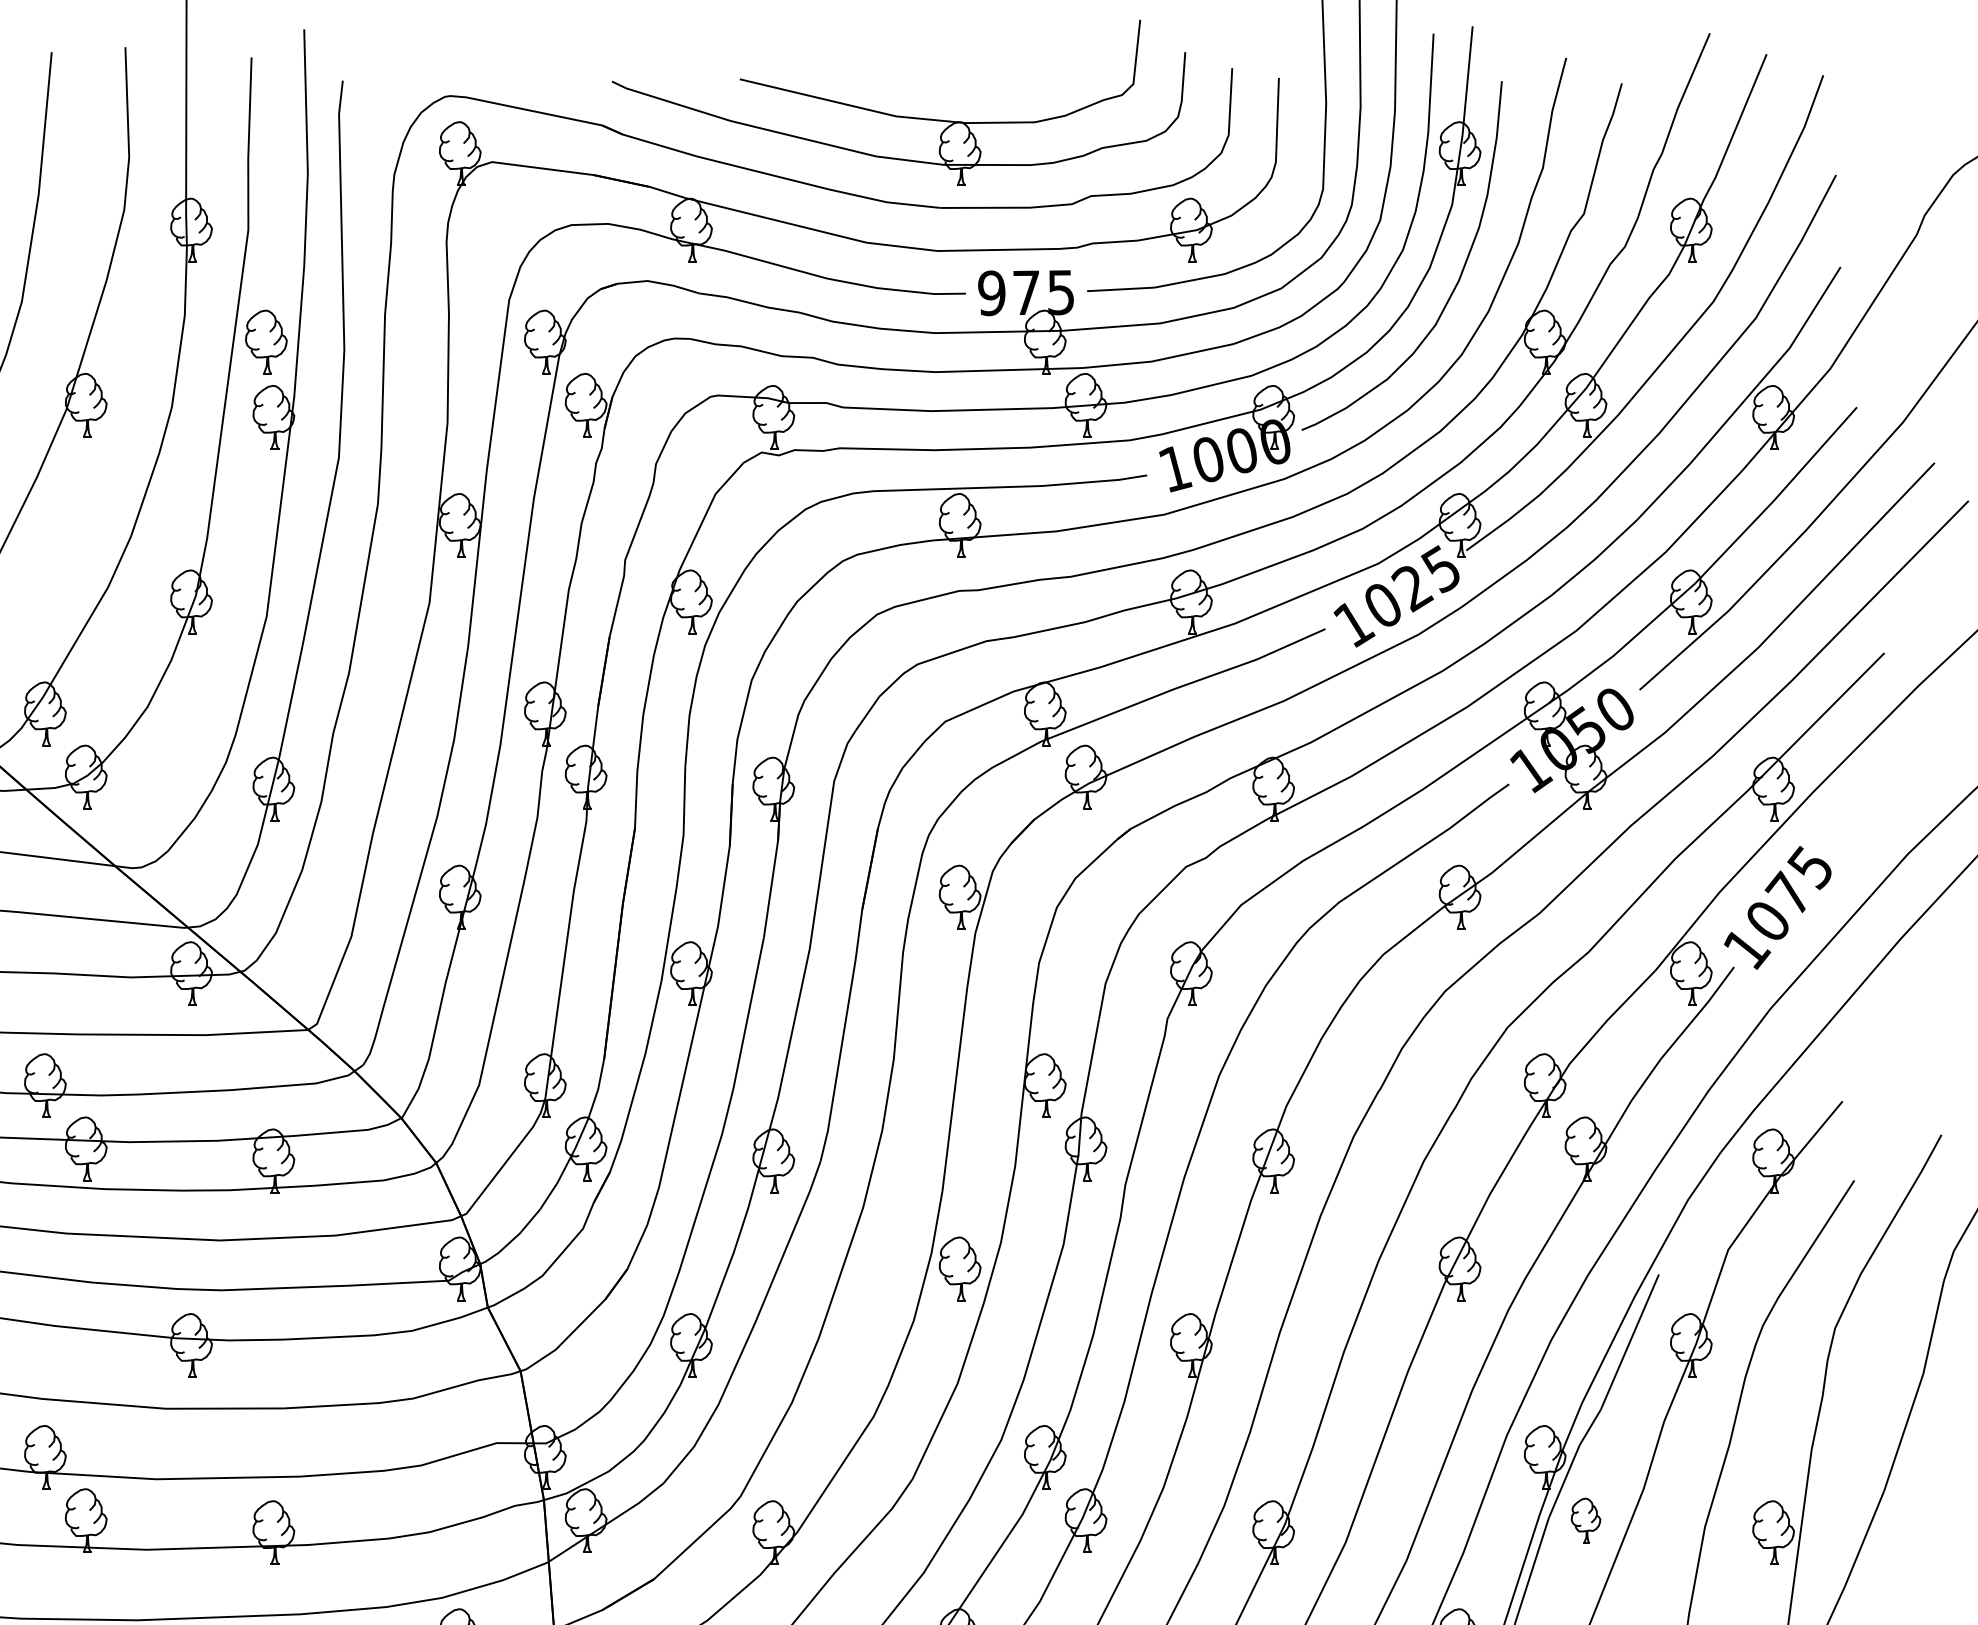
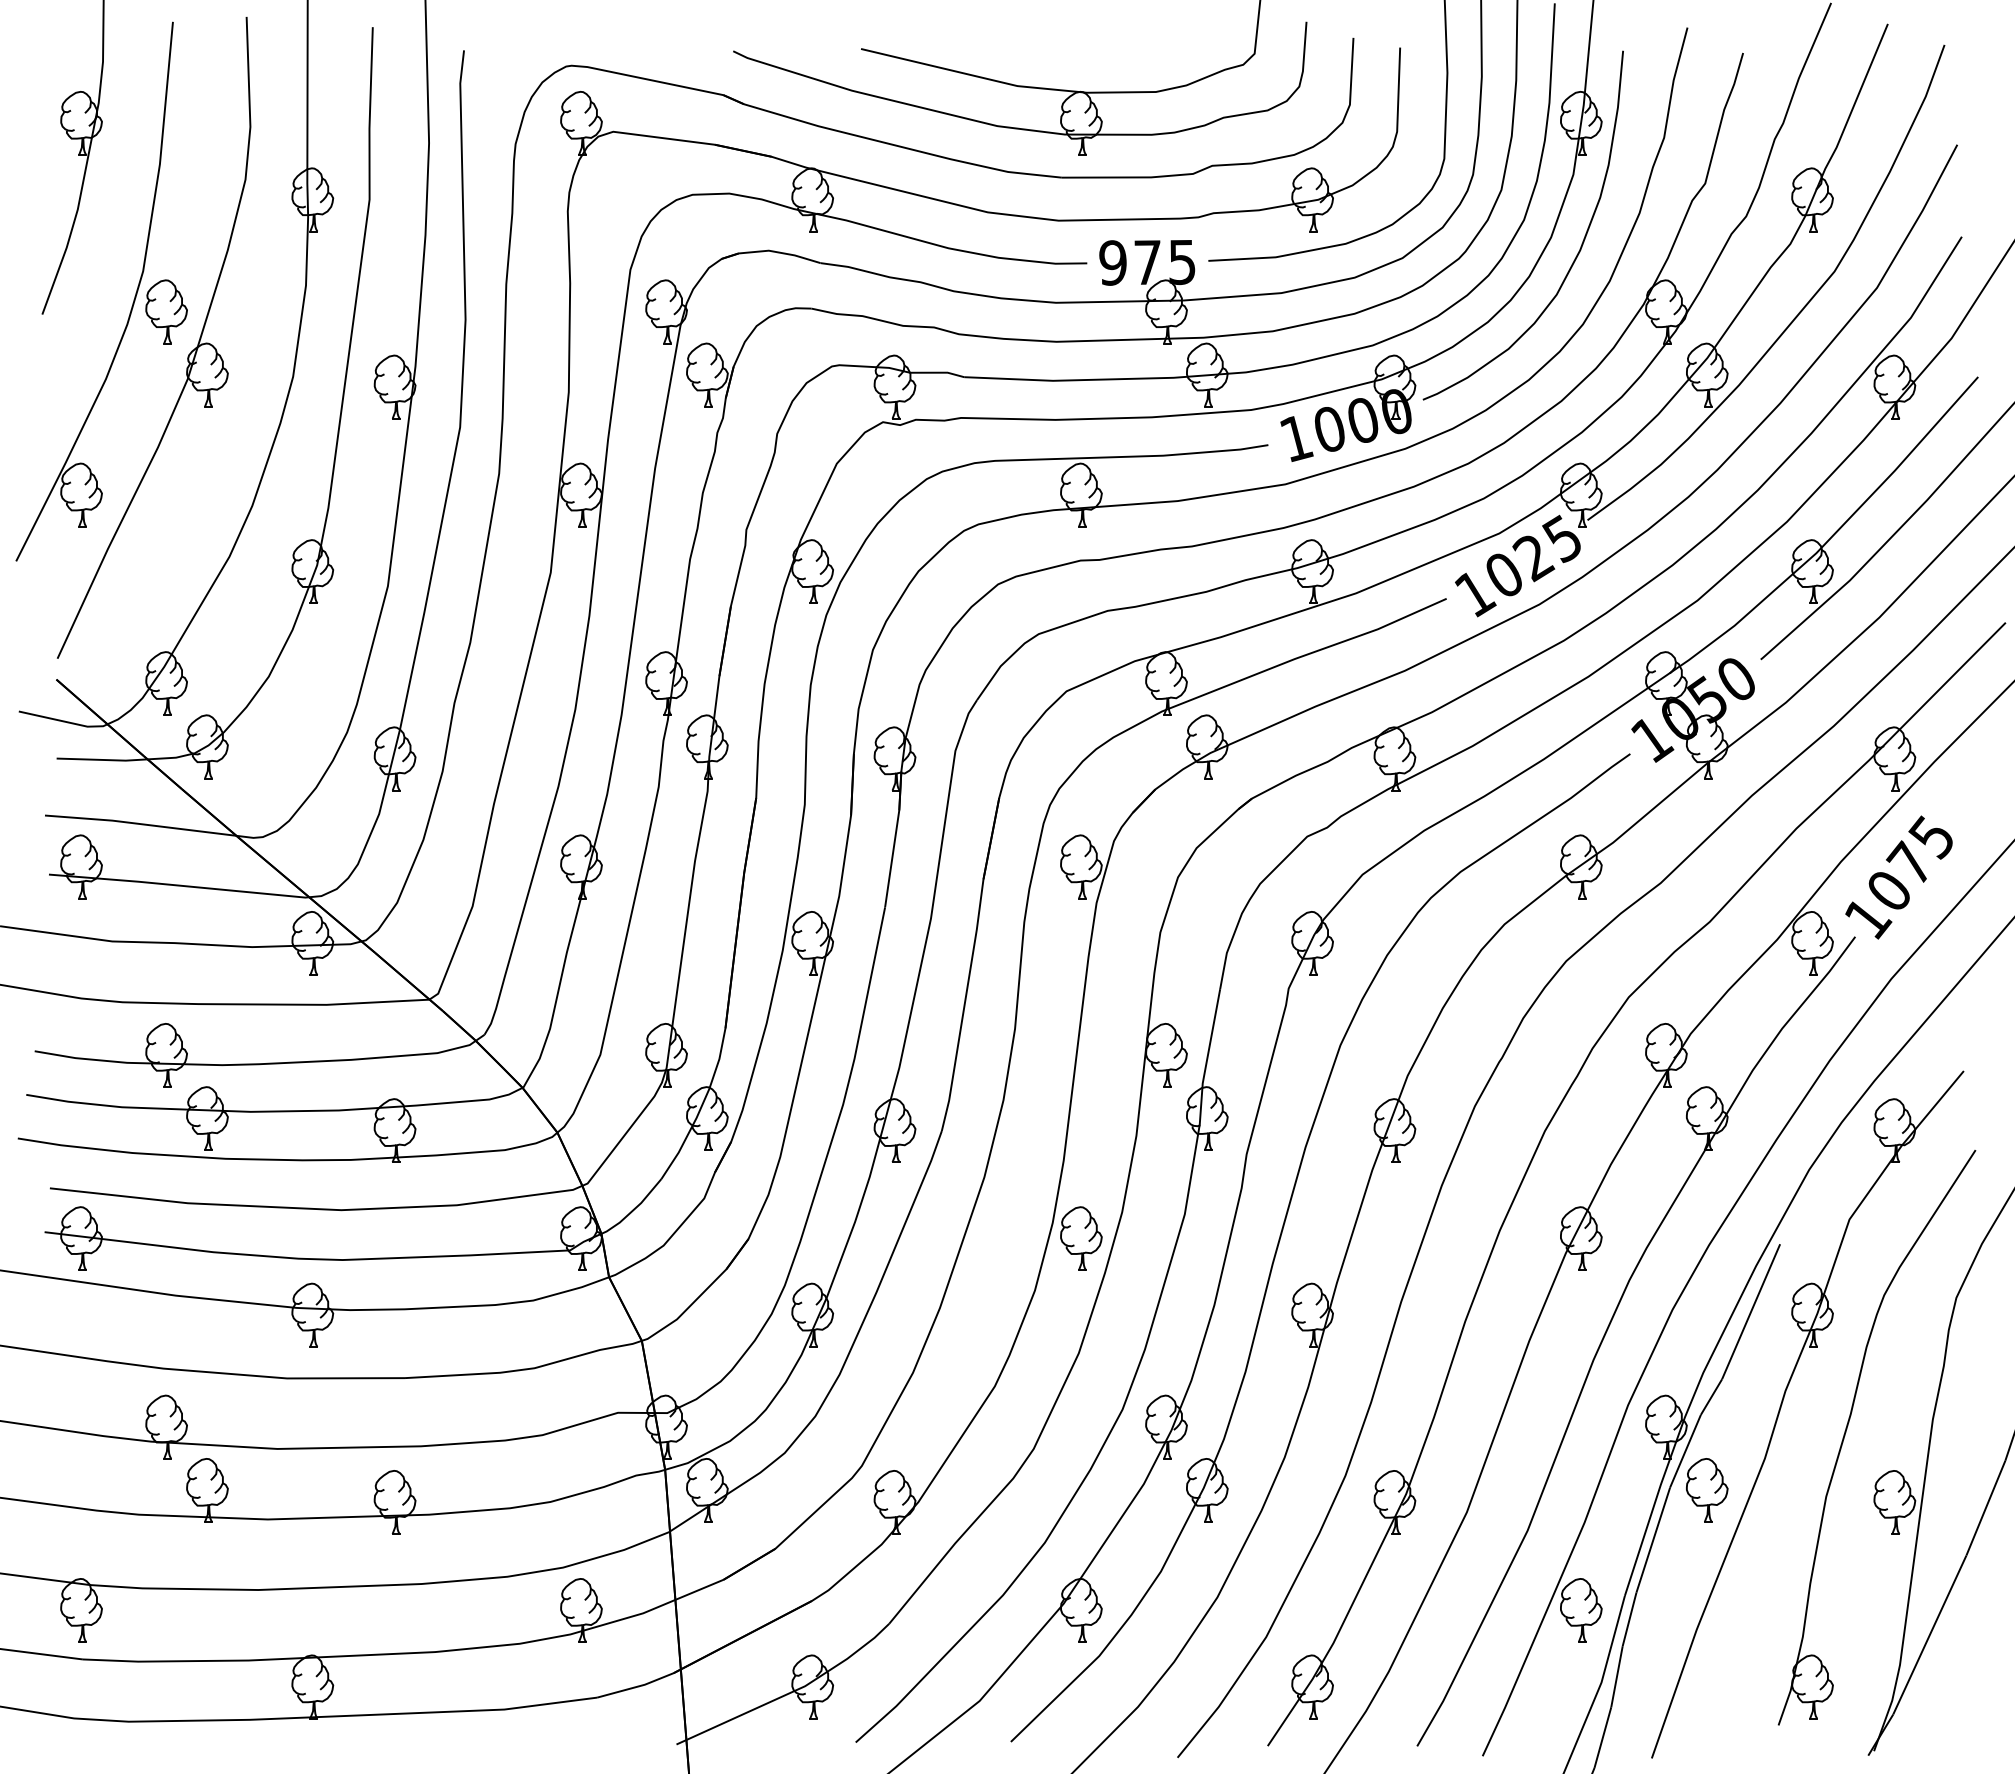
part: (266, 341) -> (166, 311), moved
part: (1586, 1520) -> (1707, 1490), size x1.43

